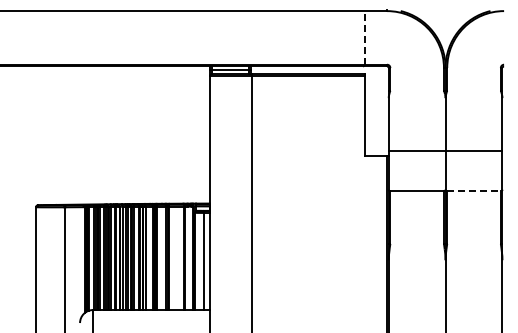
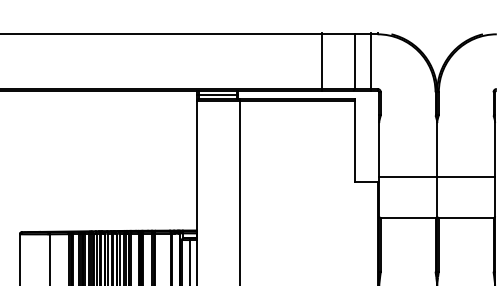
line: (332, 37) -> (321, 61), added
line: (364, 37) -> (354, 61), dashed -> solid
line: (380, 37) -> (370, 61), added
line: (474, 191) -> (466, 218), dashed -> solid

